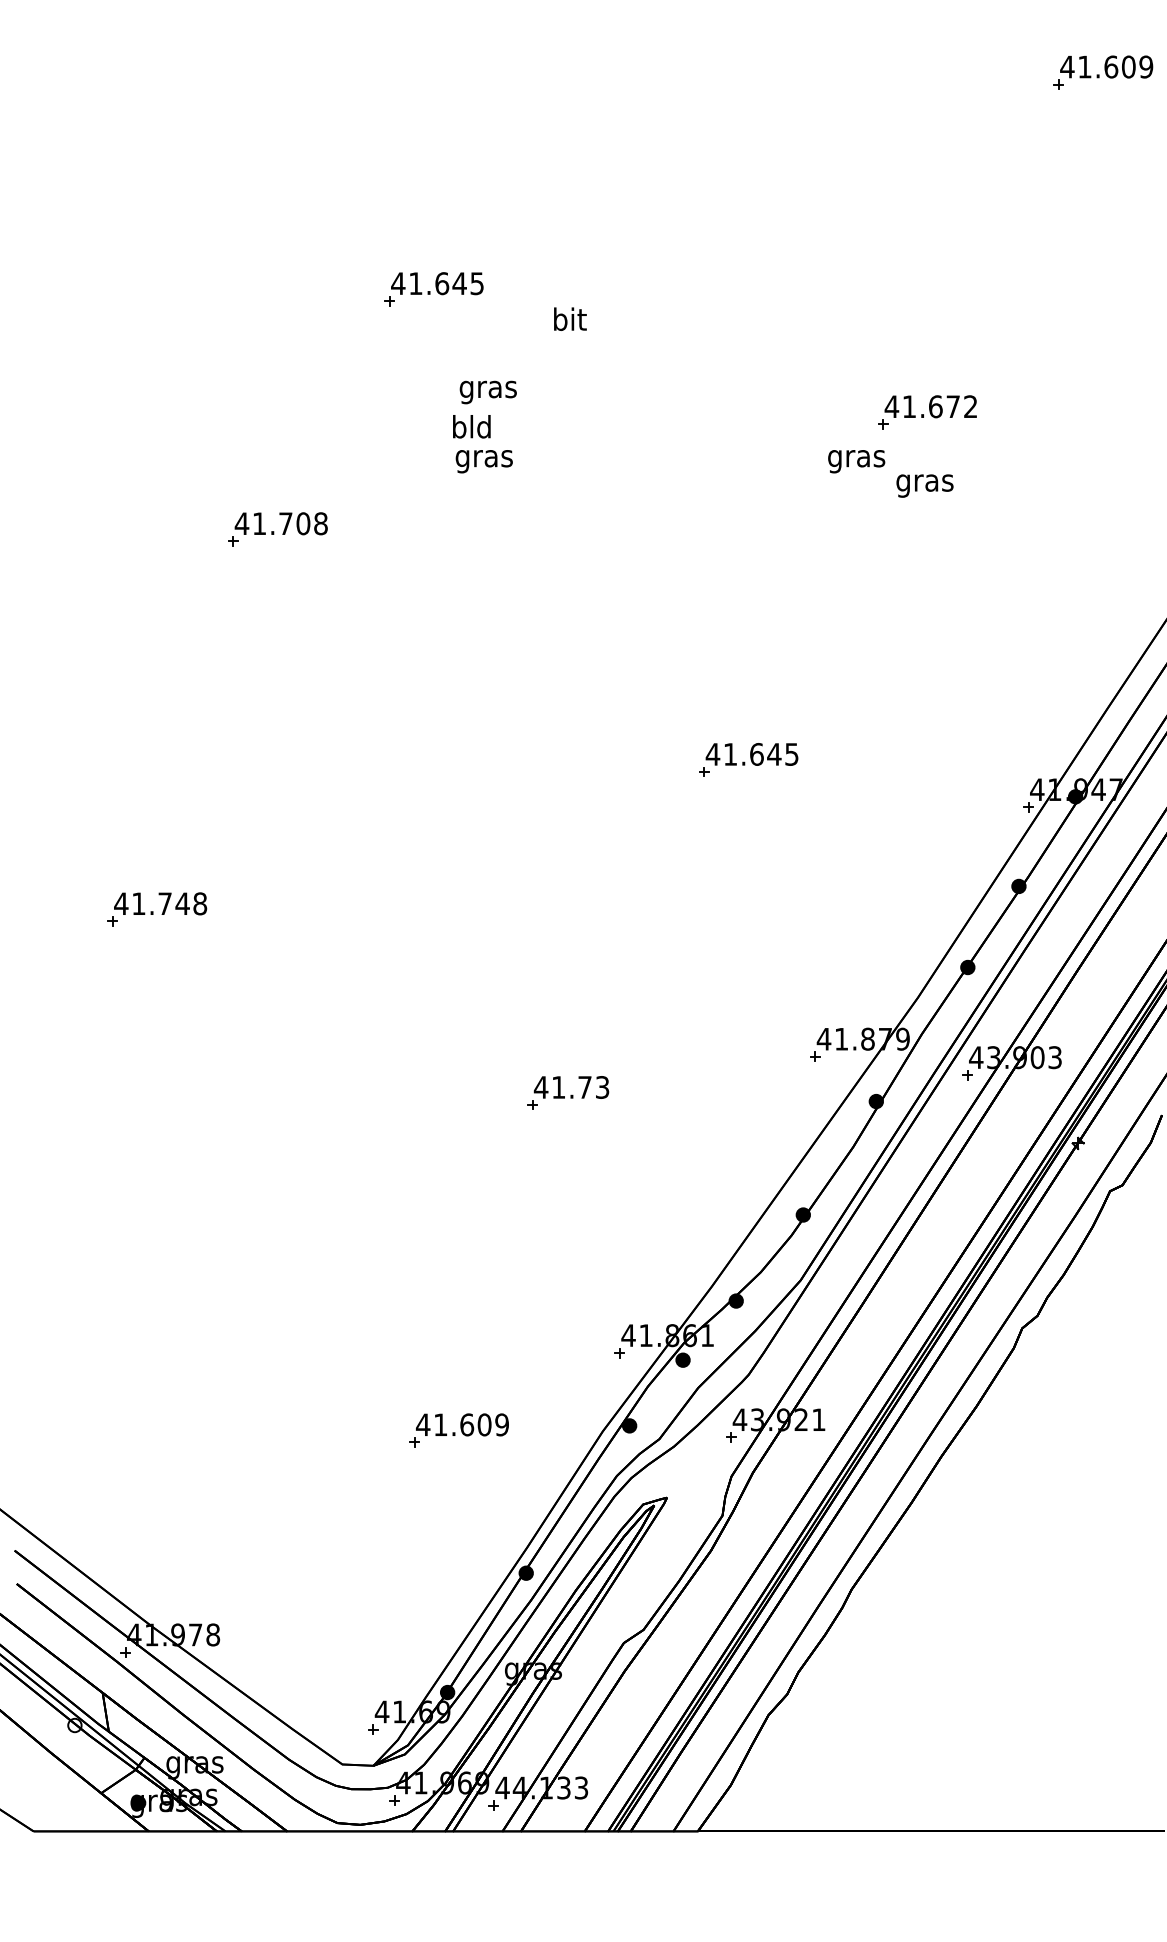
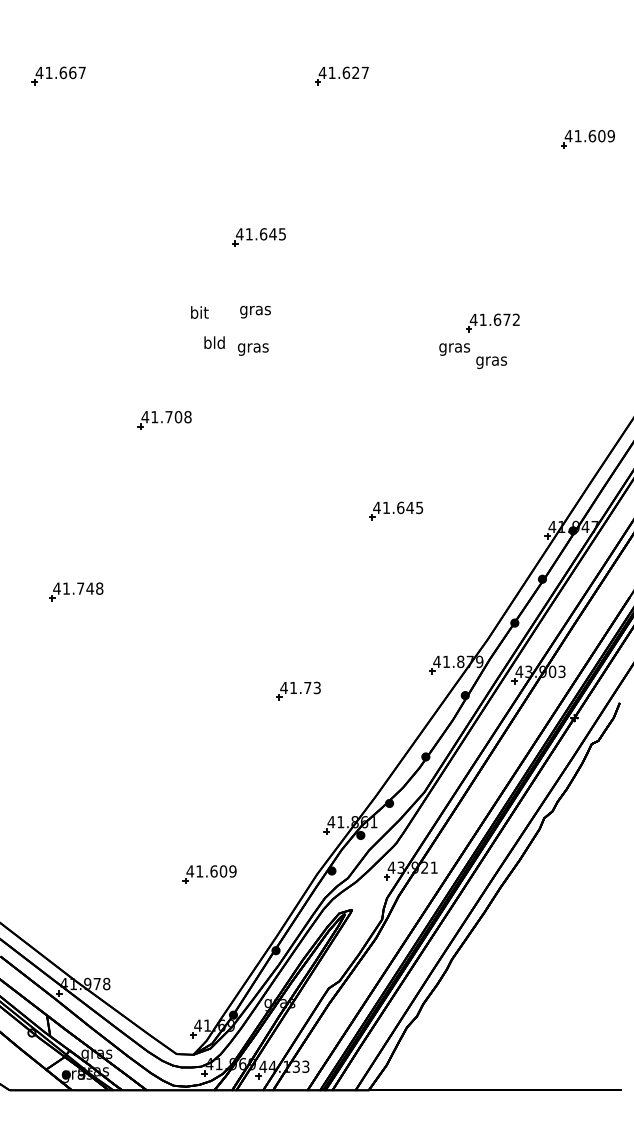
part: (432, 289) -> (258, 237), moved
text: (569, 319) -> (199, 312), moved
text: (471, 426) -> (214, 342), moved
part: (277, 529) -> (164, 420), moved
part: (458, 1430) -> (209, 874), moved

